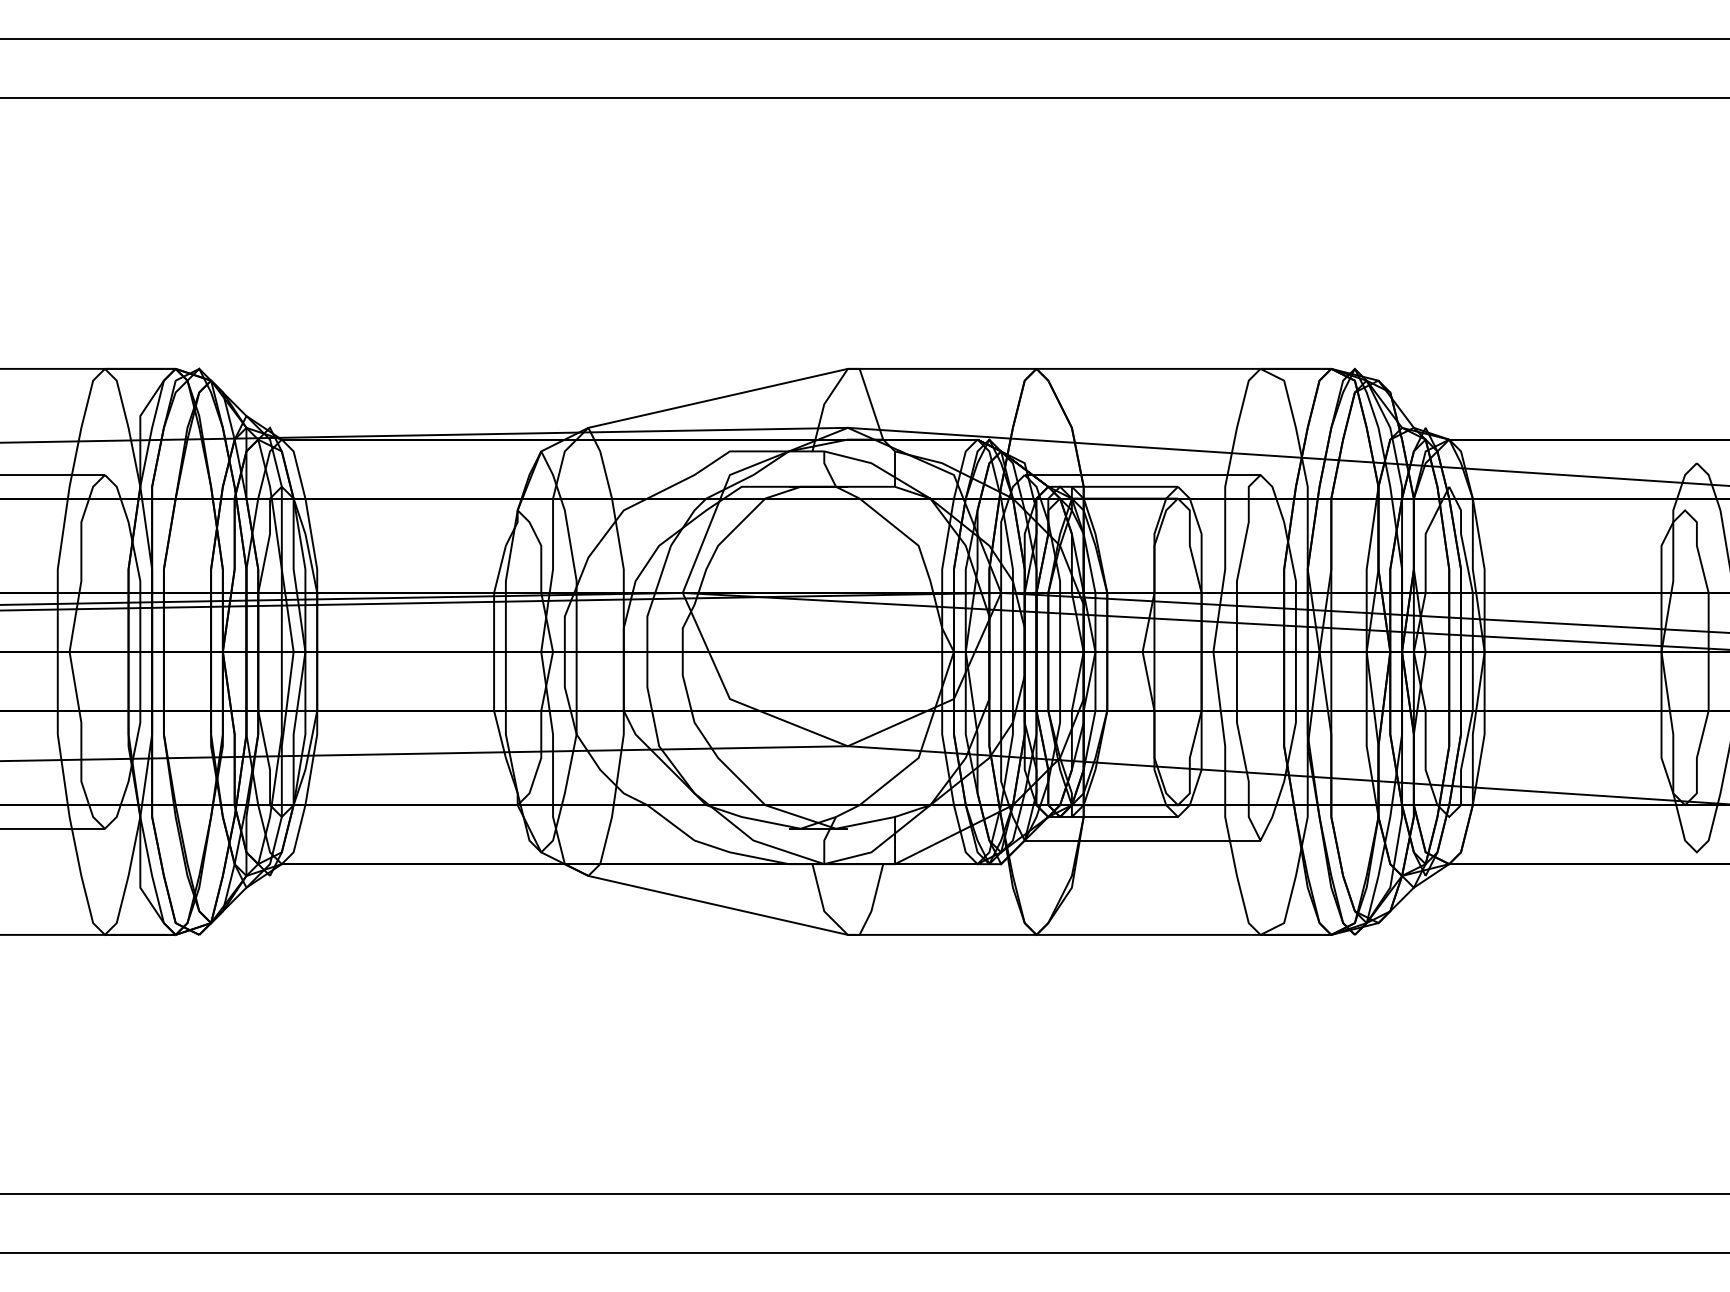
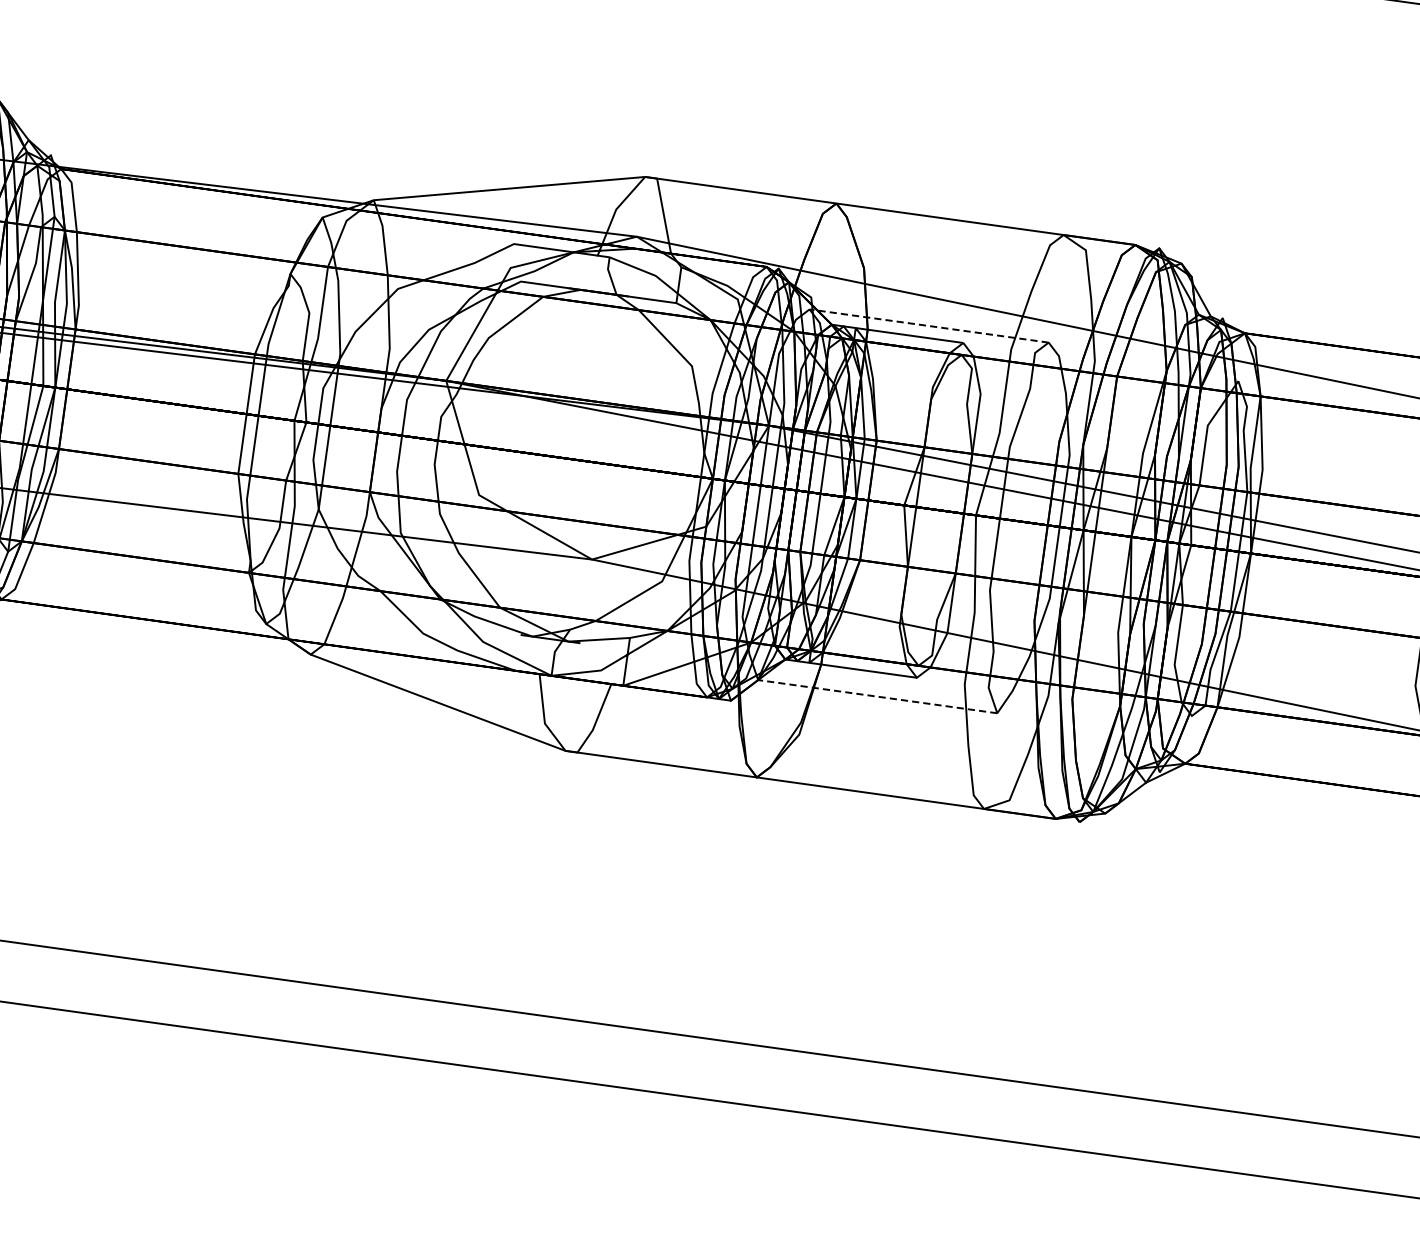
line: (1142, 475) -> (928, 326), solid -> dashed
line: (1142, 840) -> (877, 696), solid -> dashed

